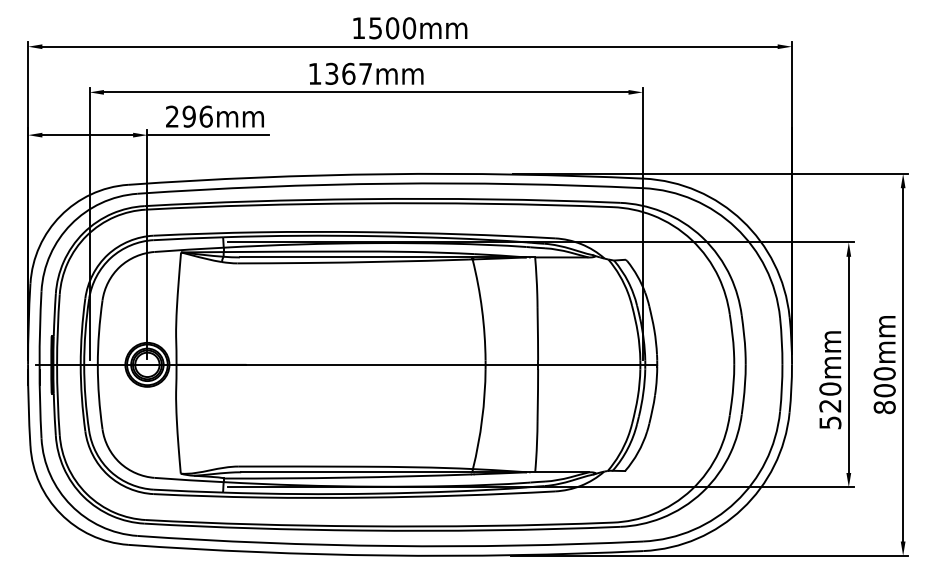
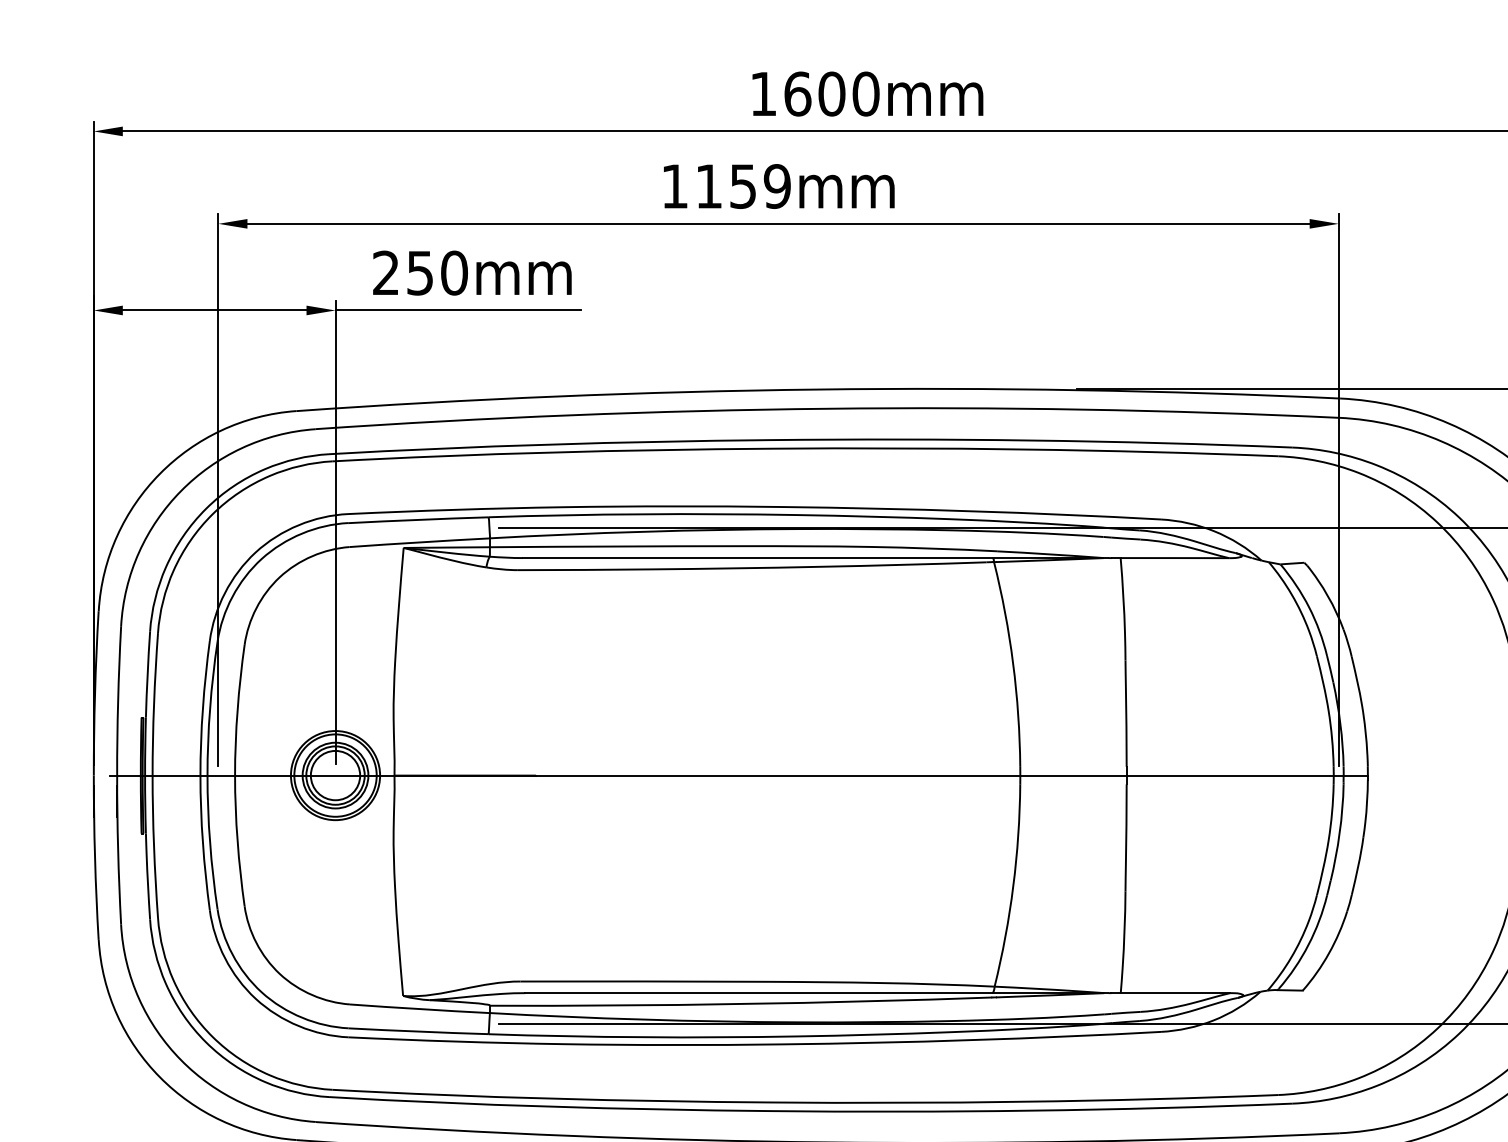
text: (375, 28) -> (797, 94), 1500mm -> 1600mm
text: (348, 73) -> (742, 185), 1367mm -> 1159mm
text: (197, 116) -> (436, 272), 296mm -> 250mm

